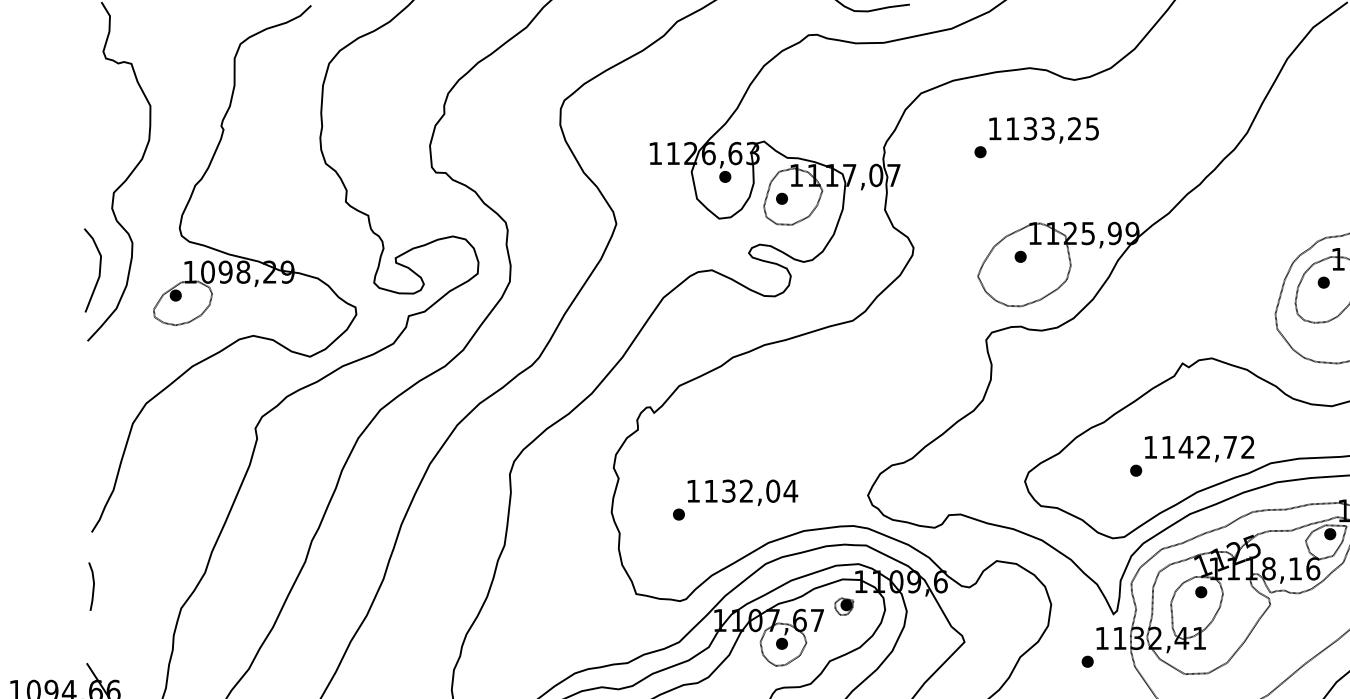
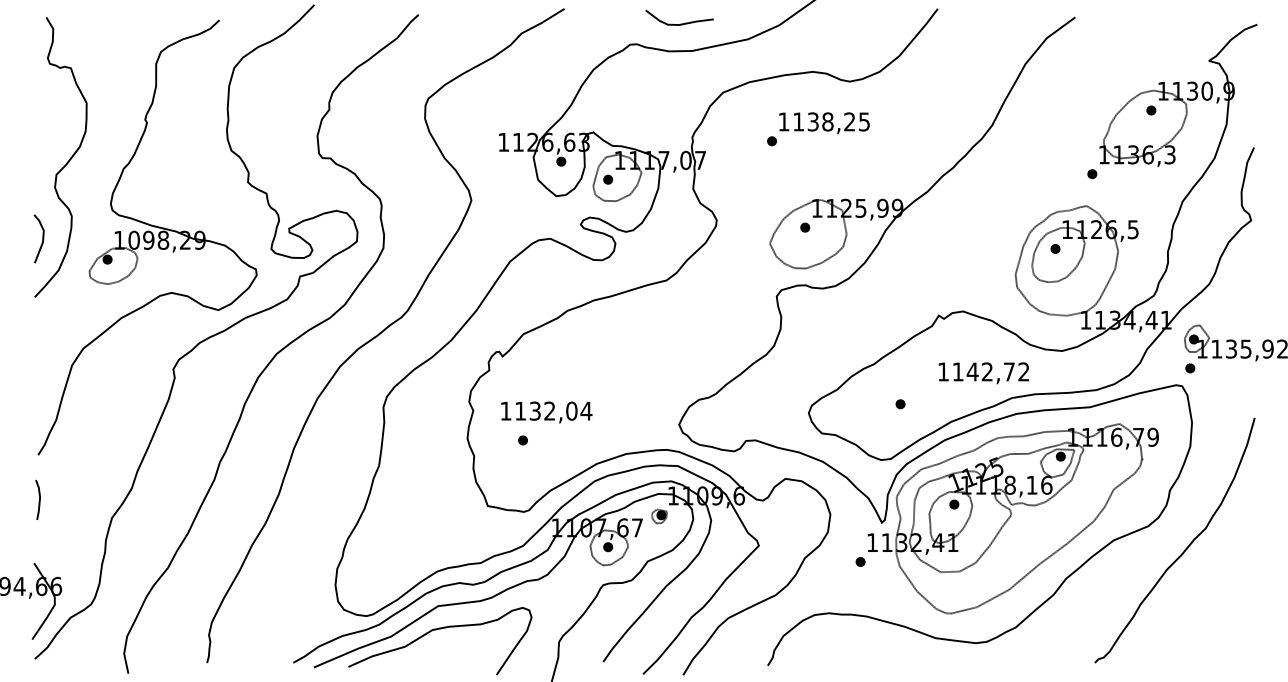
text: (1047, 128) -> (827, 121), 1133,25 -> 1138,25
part: (92, 269) -> (38, 238), size x0.7
text: (1199, 449) -> (983, 373), moved
text: (742, 492) -> (546, 412), moved

